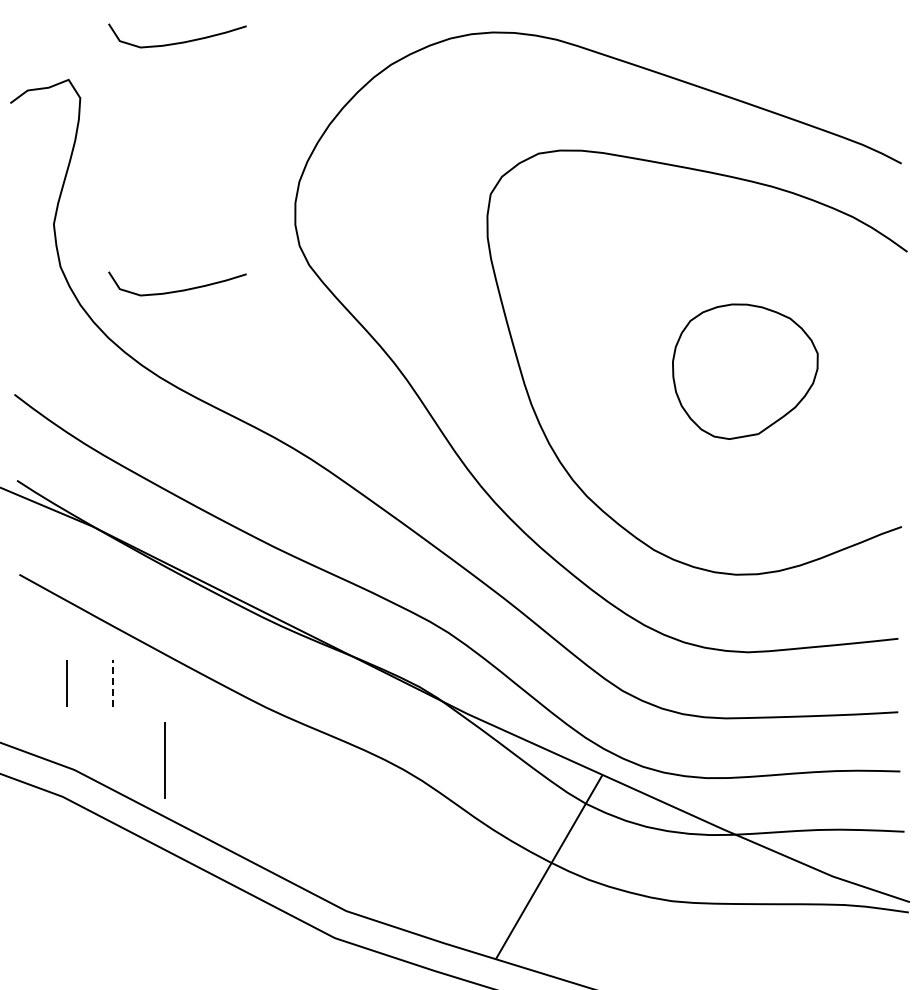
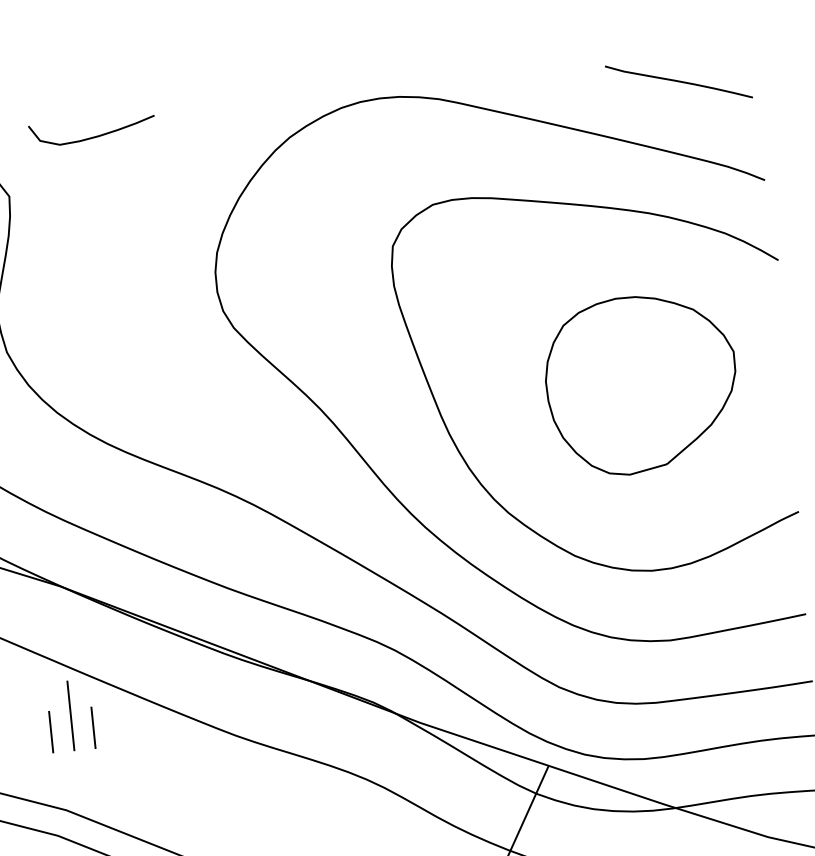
curve: (818, 47) -> (678, 81), added
curve: (177, 290) -> (115, 363), removed
part: (745, 371) -> (641, 384), size x1.43
line: (112, 683) -> (93, 727), dashed -> solid
line: (164, 760) -> (70, 716), moved

